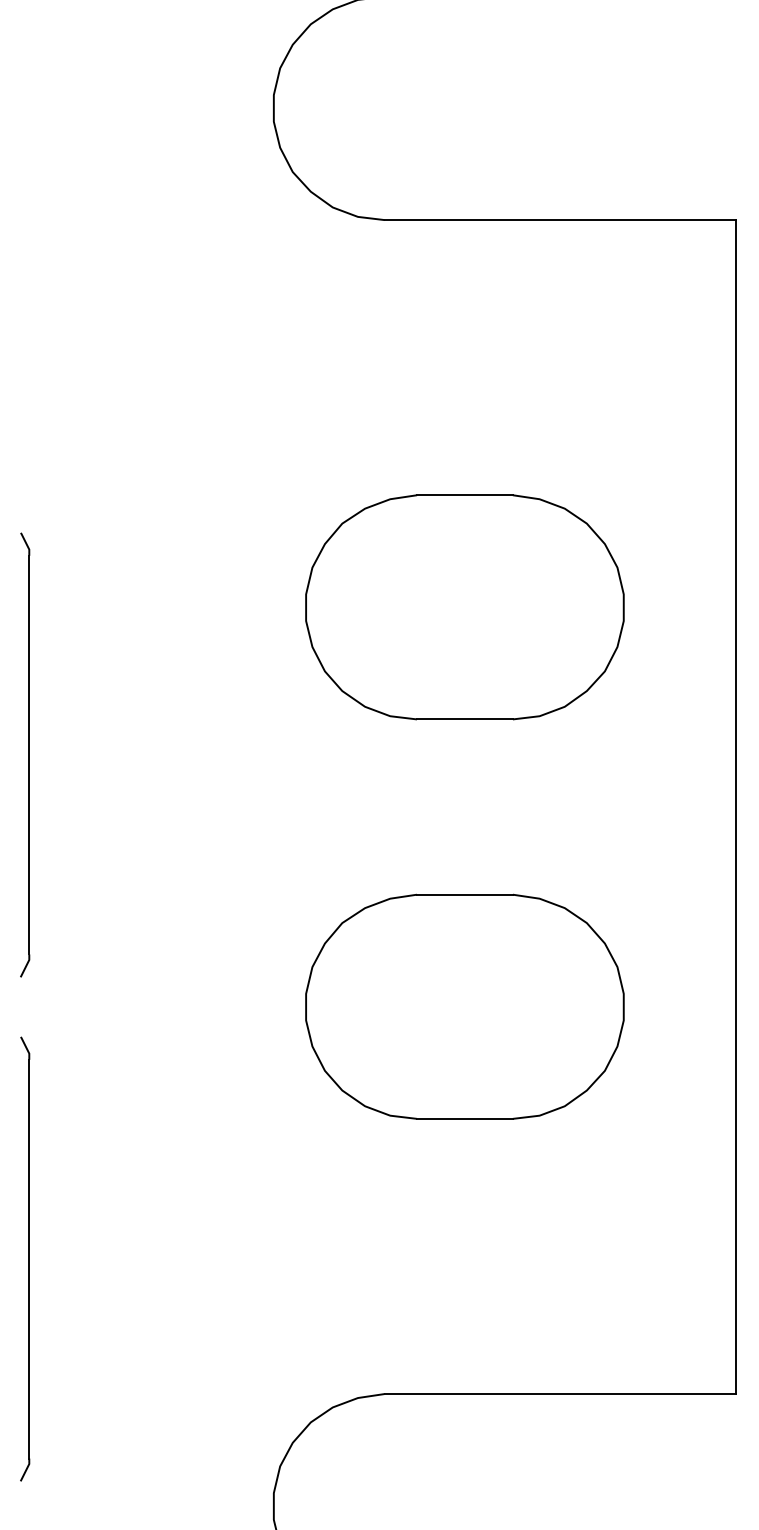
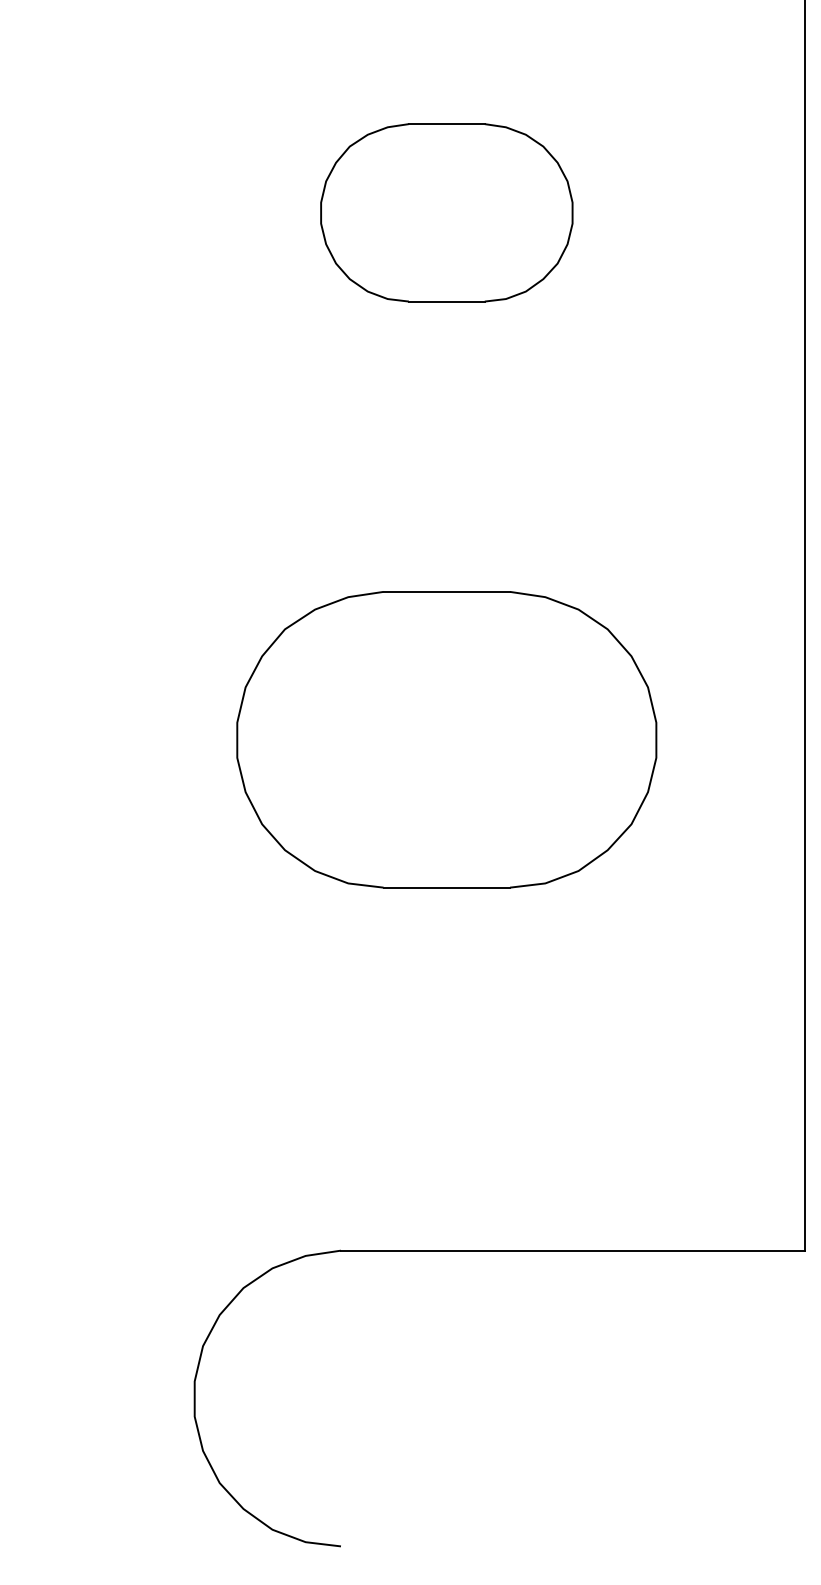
part: (464, 607) -> (446, 212), size x0.6

